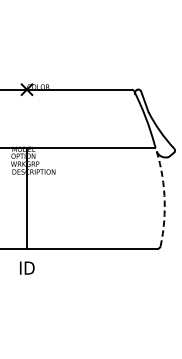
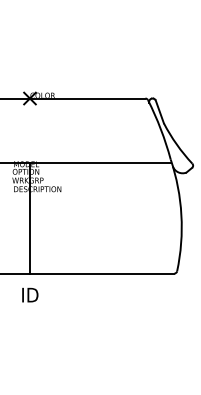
arc: (164, 195) -> (181, 215), dashed -> solid

